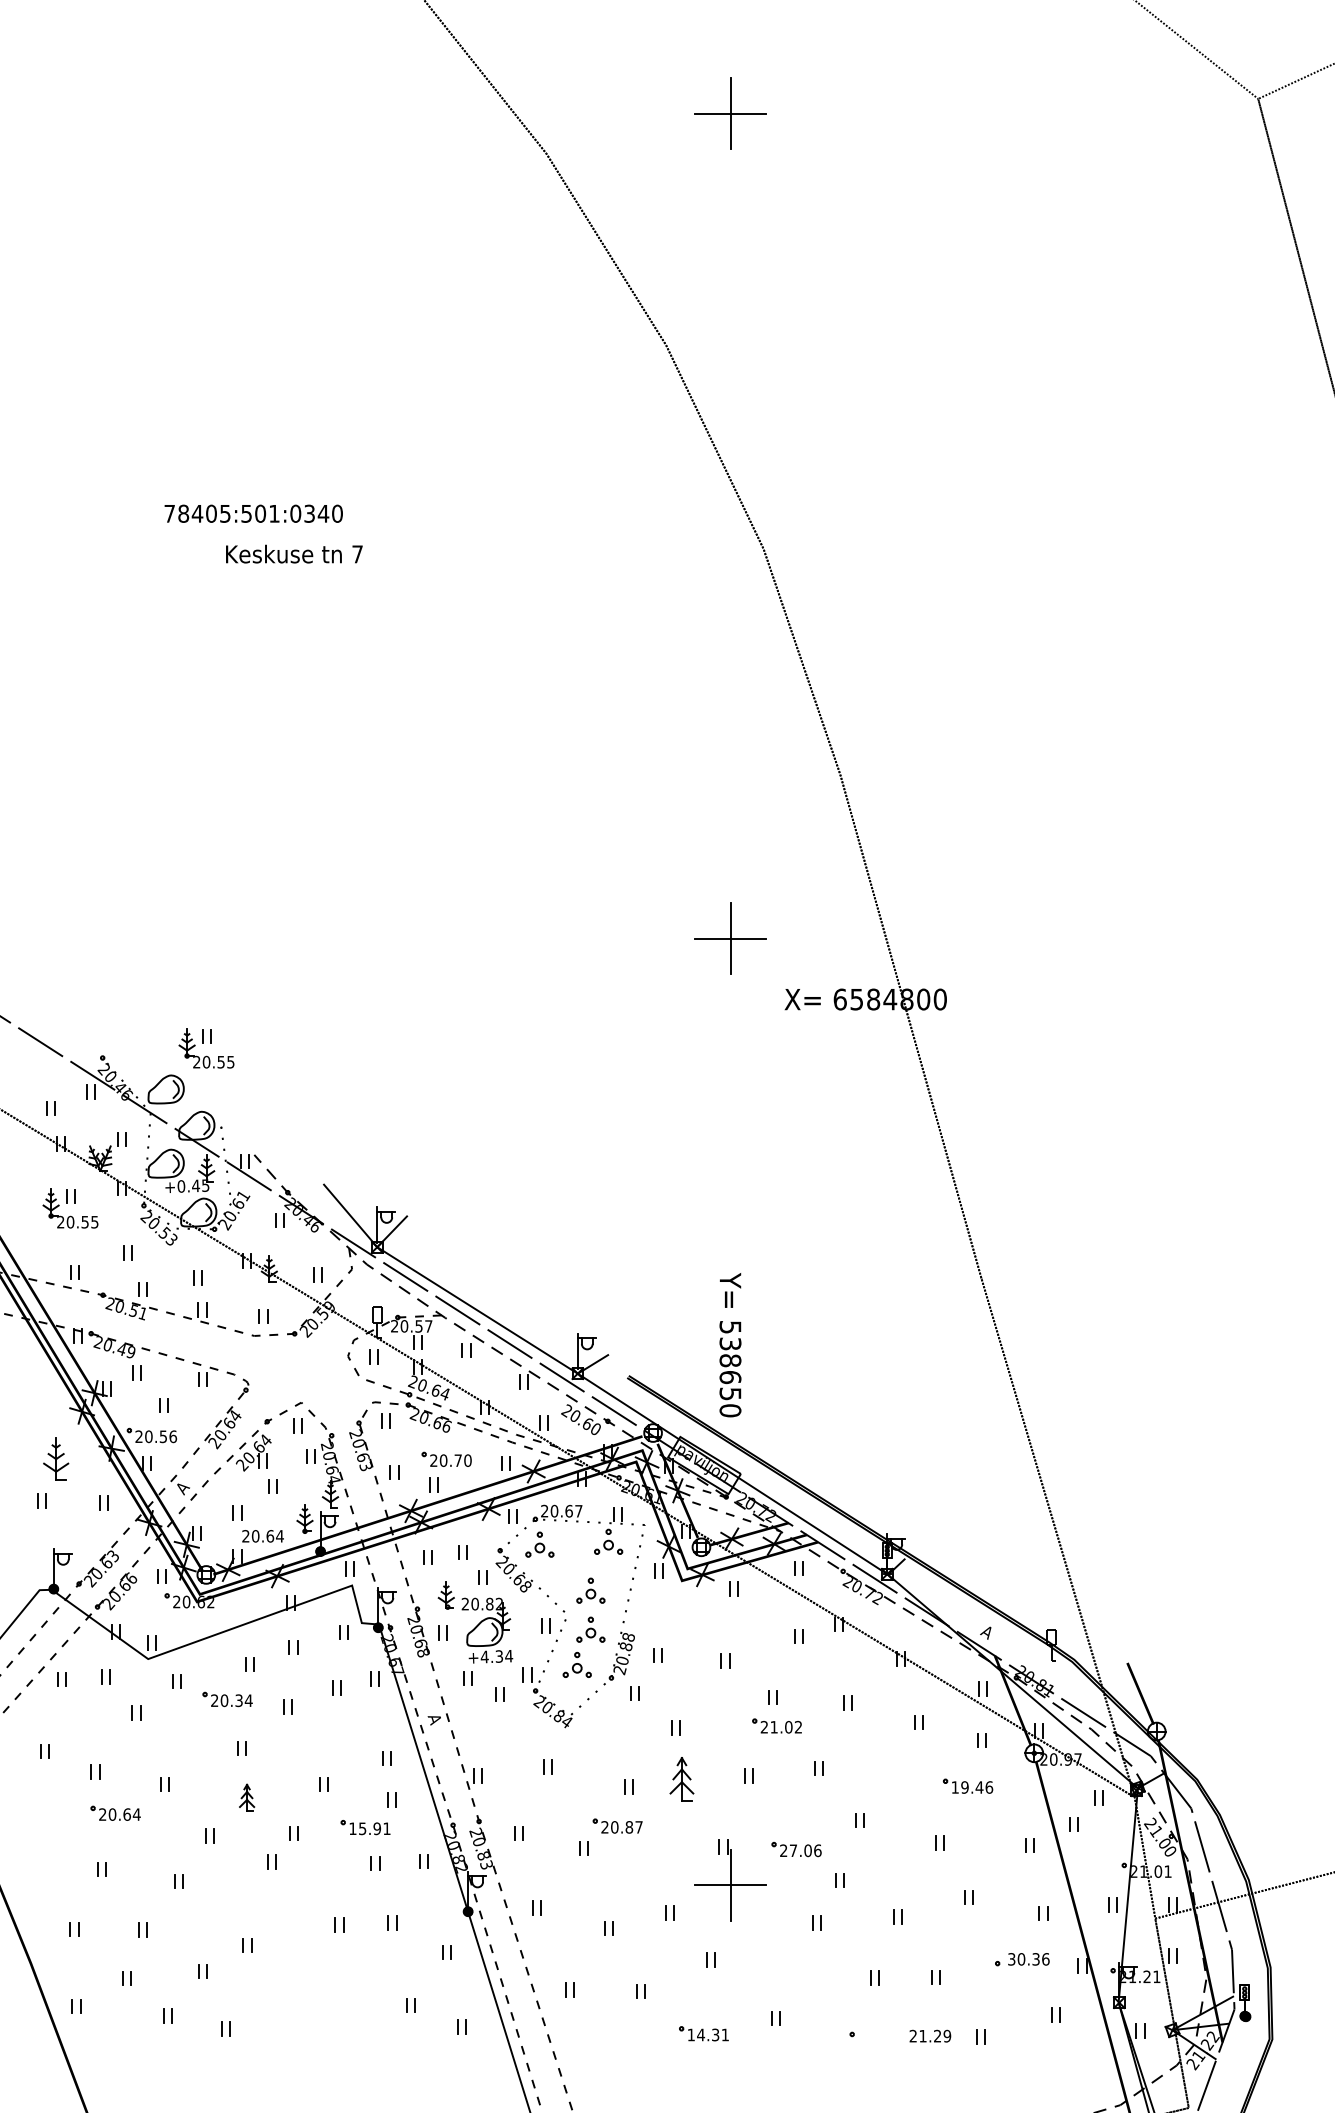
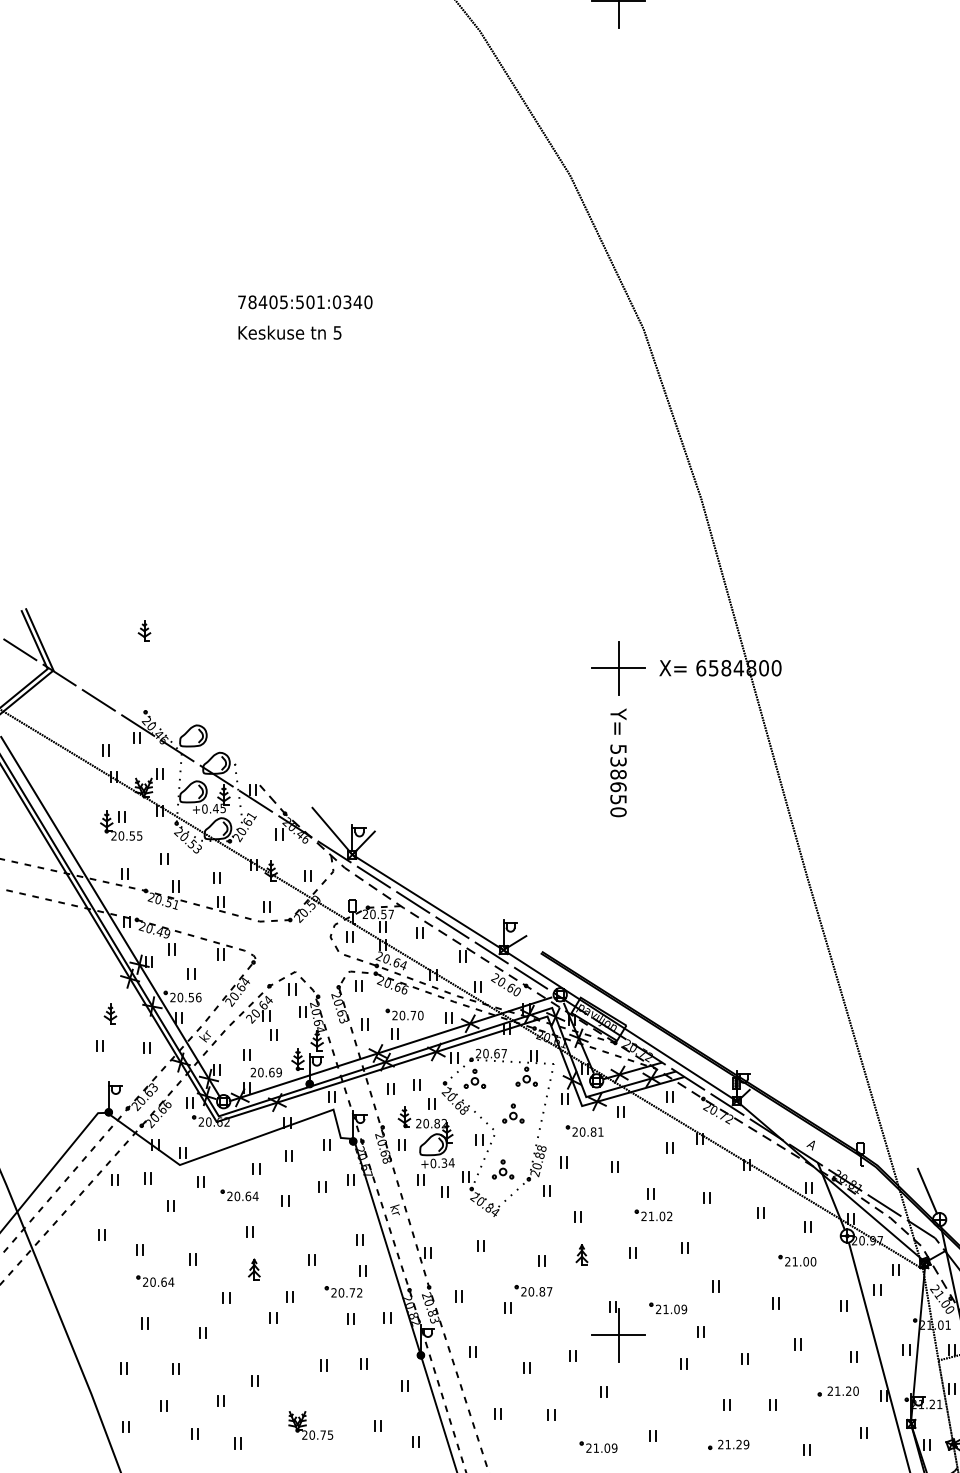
text: (253, 513) -> (305, 302), moved
text: (357, 554) -> (337, 332), 7 -> 5
part: (730, 938) -> (618, 668), moved
part: (100, 950) -> (143, 631), added
part: (206, 1048) -> (223, 705), removed
text: (730, 1345) -> (618, 763), moved
part: (55, 1458) -> (110, 1013), size x0.62
text: (181, 1488) -> (204, 1036), A -> kr
text: (279, 1536) -> (278, 1072), 20.64 -> 20.69
part: (685, 1613) -> (584, 1130), added
part: (590, 1629) -> (513, 1142), removed
text: (484, 1656) -> (433, 1163), +4.34 -> +0.34
text: (238, 1700) -> (247, 1196), 20.34 -> 20.64
text: (433, 1718) -> (394, 1209), A -> kr
part: (681, 1778) -> (581, 1255), size x0.62
text: (972, 1787) -> (800, 1261), 19.46 -> 21.00
text: (369, 1828) -> (346, 1292), 15.91 -> 20.72
text: (805, 1850) -> (675, 1309), 27.06 -> 21.09
text: (1028, 1959) -> (843, 1391), 30.36 -> 21.20
part: (321, 2004) -> (310, 1425), added
text: (708, 2034) -> (601, 1447), 14.31 -> 21.09
text: (930, 2035) -> (733, 1444), moved

